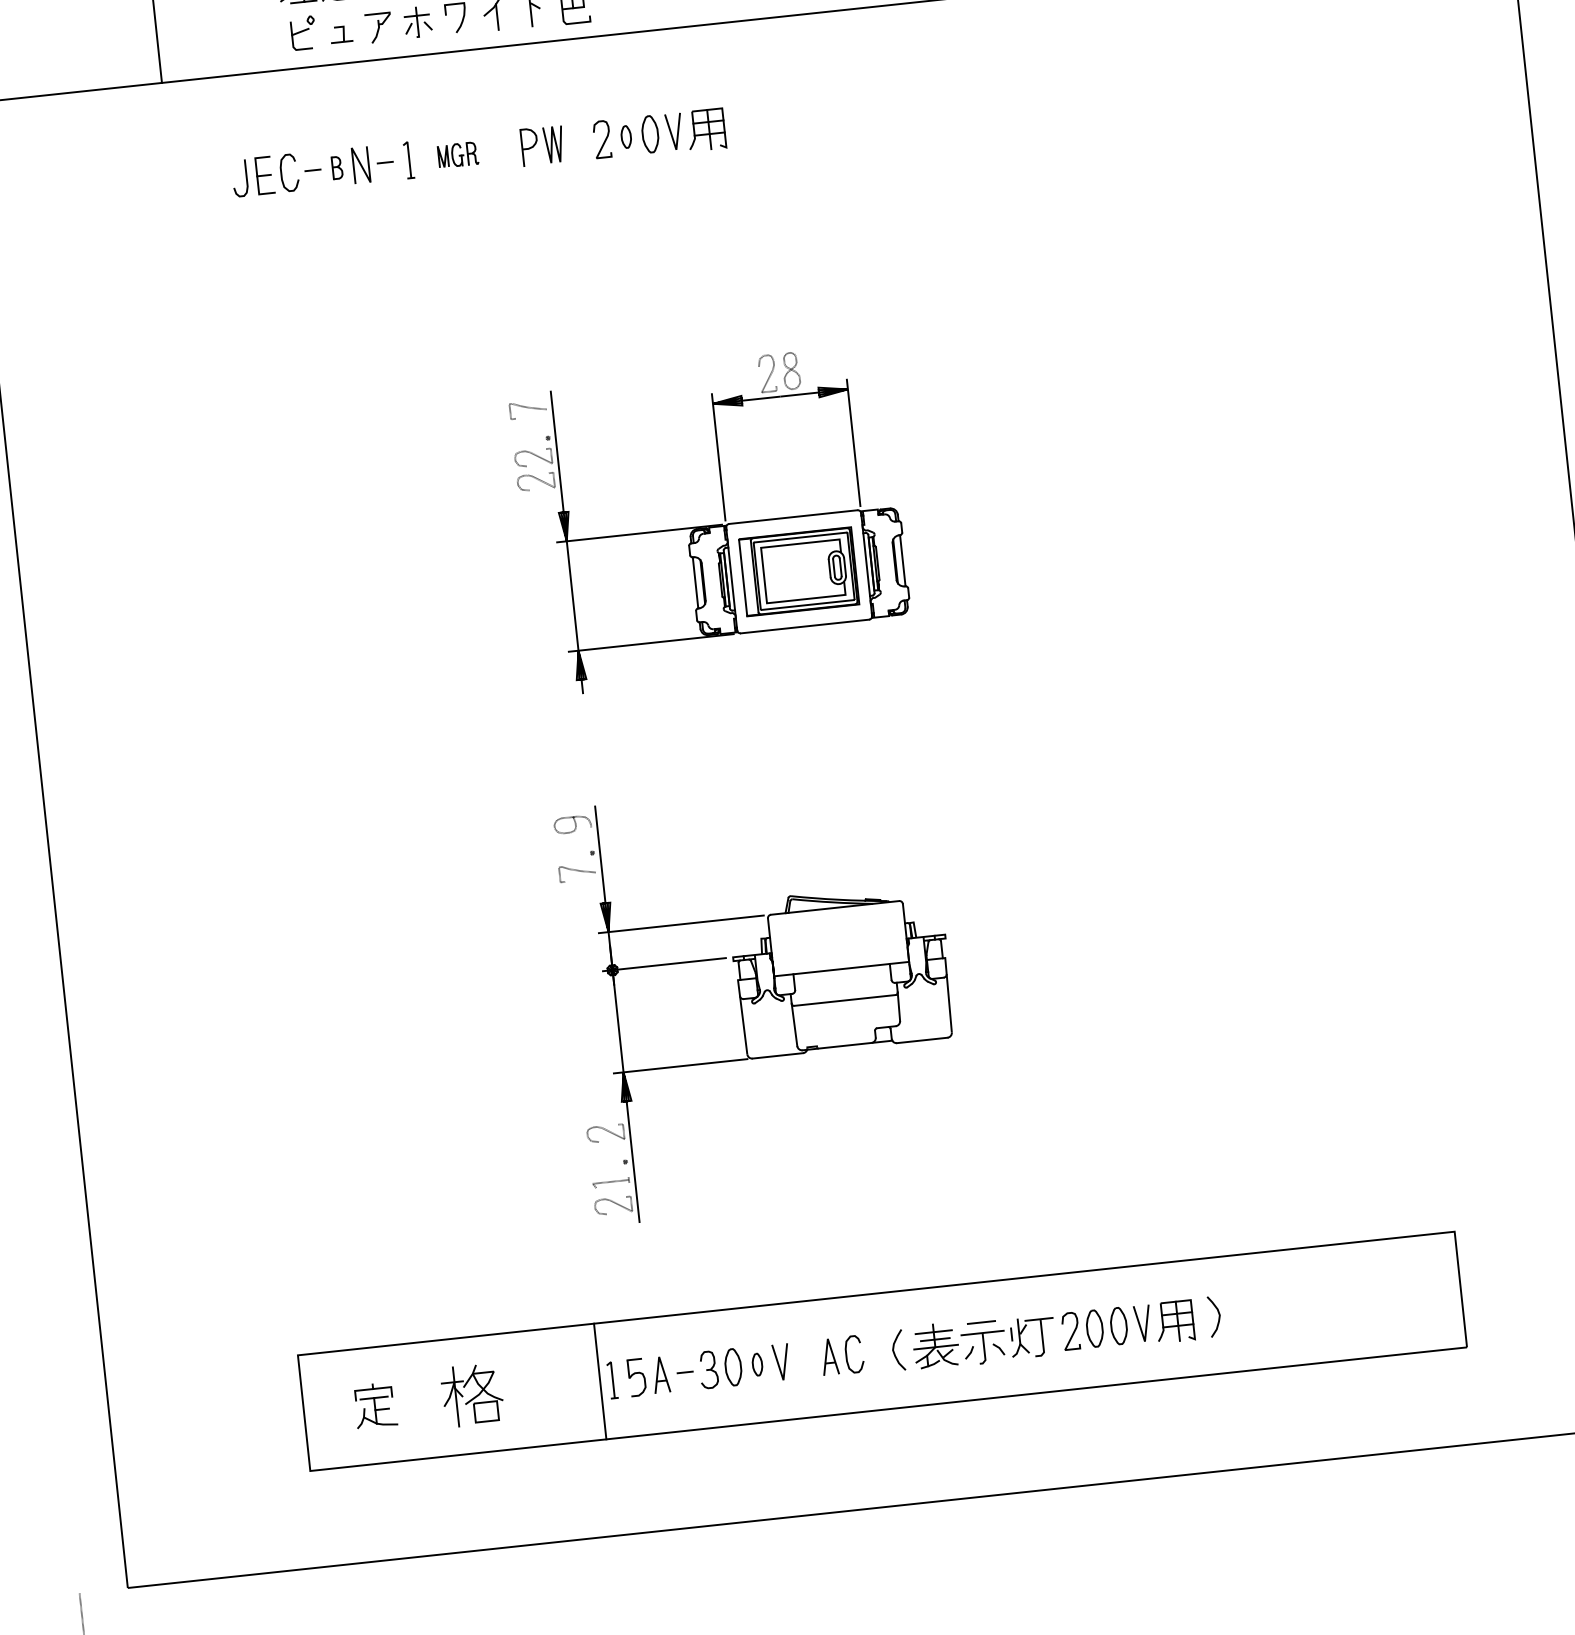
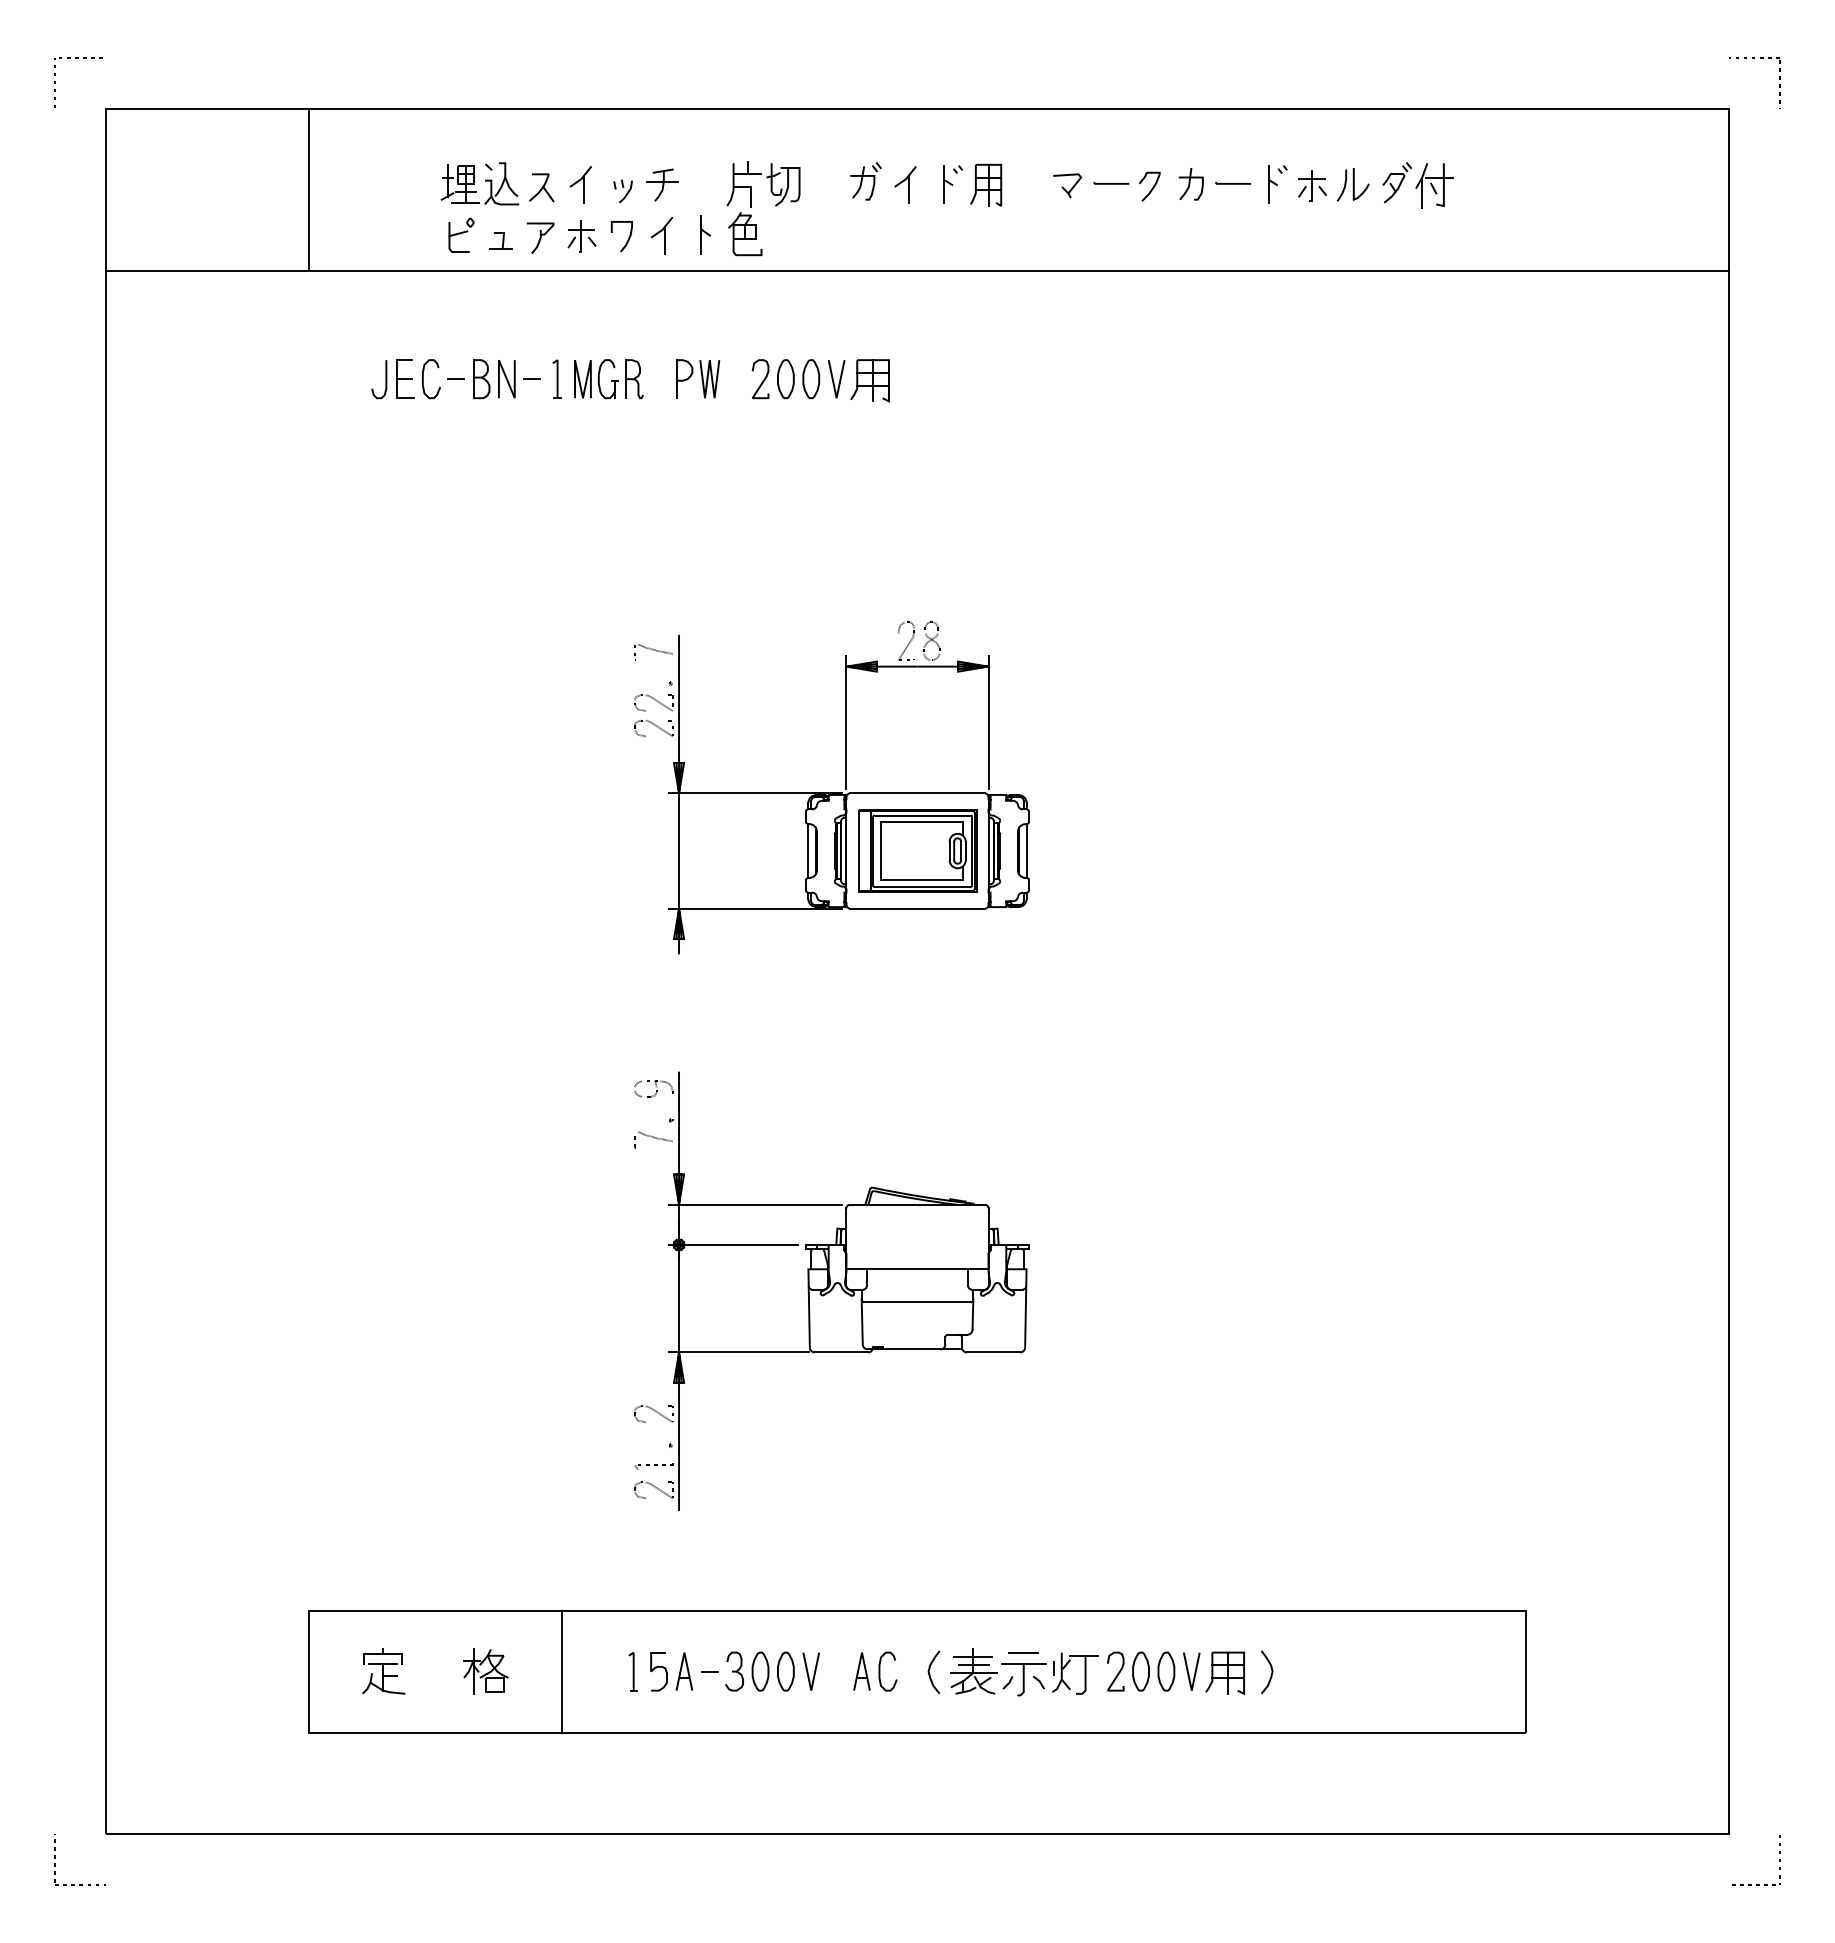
part: (625, 137) -> (785, 379), size x1.67
part: (457, 155) -> (608, 379), size x1.67
part: (337, 168) -> (481, 379), size x1.67
part: (757, 1364) -> (785, 1671), size x1.67
line: (600, 1381) -> (562, 1671), moved
part: (472, 1395) -> (485, 1671), size x0.71

